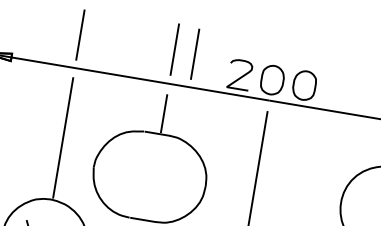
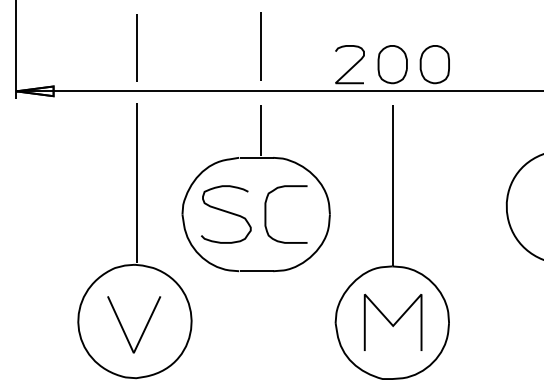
line: (194, 53) -> (287, 47), removed
curve: (127, 171) -> (226, 212), added
curve: (157, 178) -> (266, 214), added

